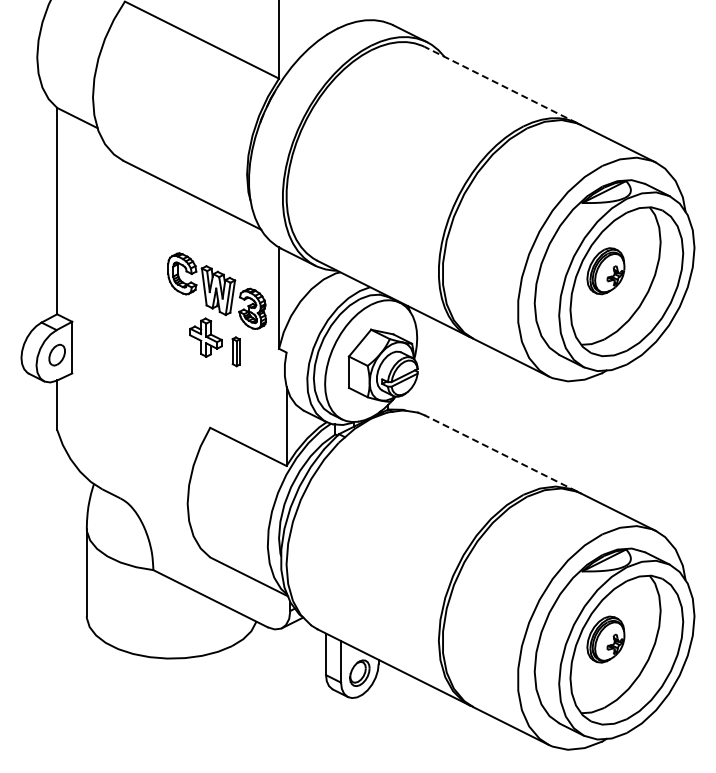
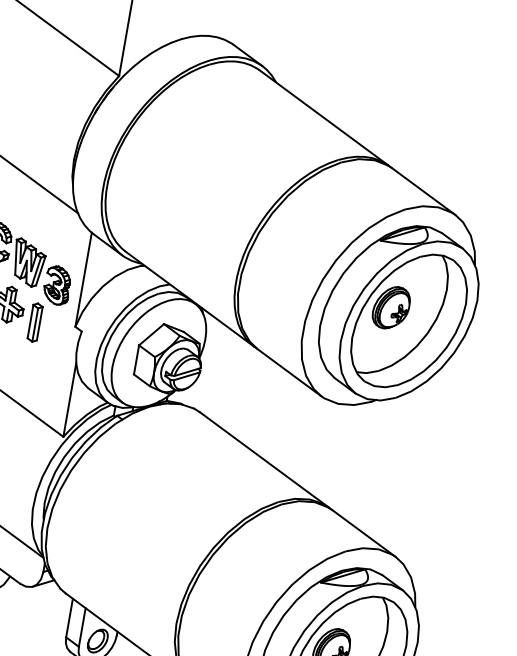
line: (500, 84) -> (323, 117), dashed -> solid
part: (236, 351) -> (35, 322), size x1.43
line: (500, 453) -> (264, 459), dashed -> solid

